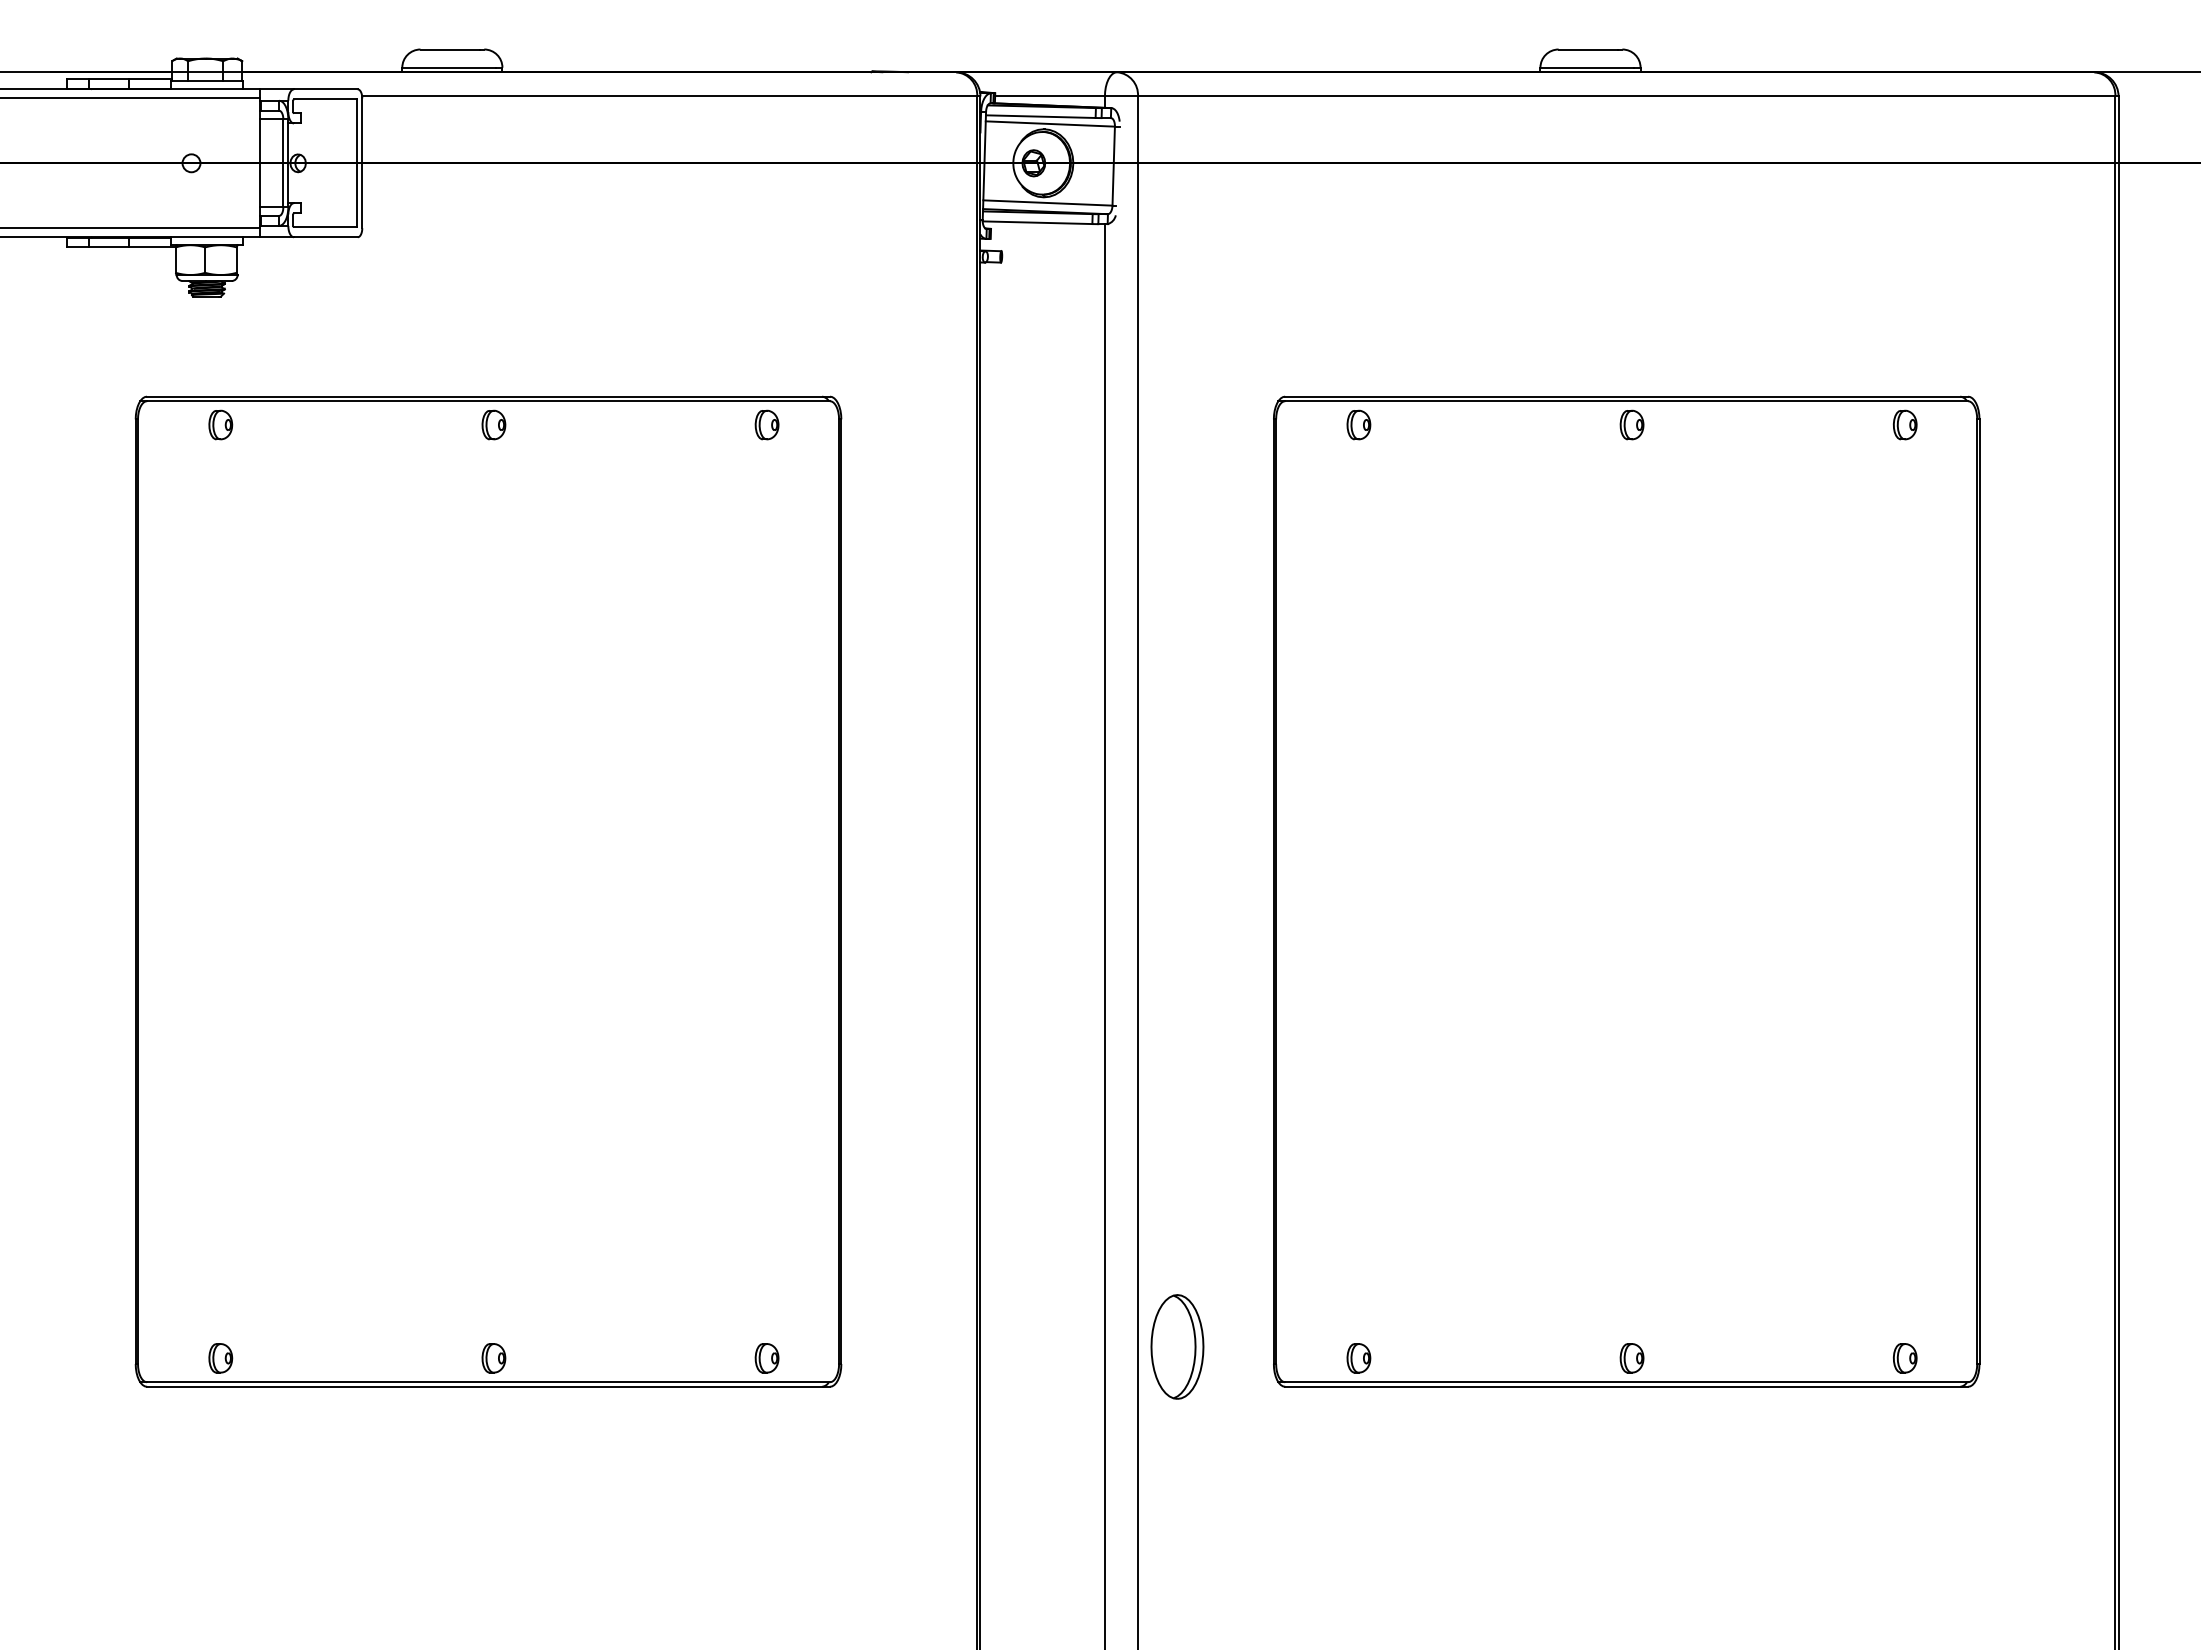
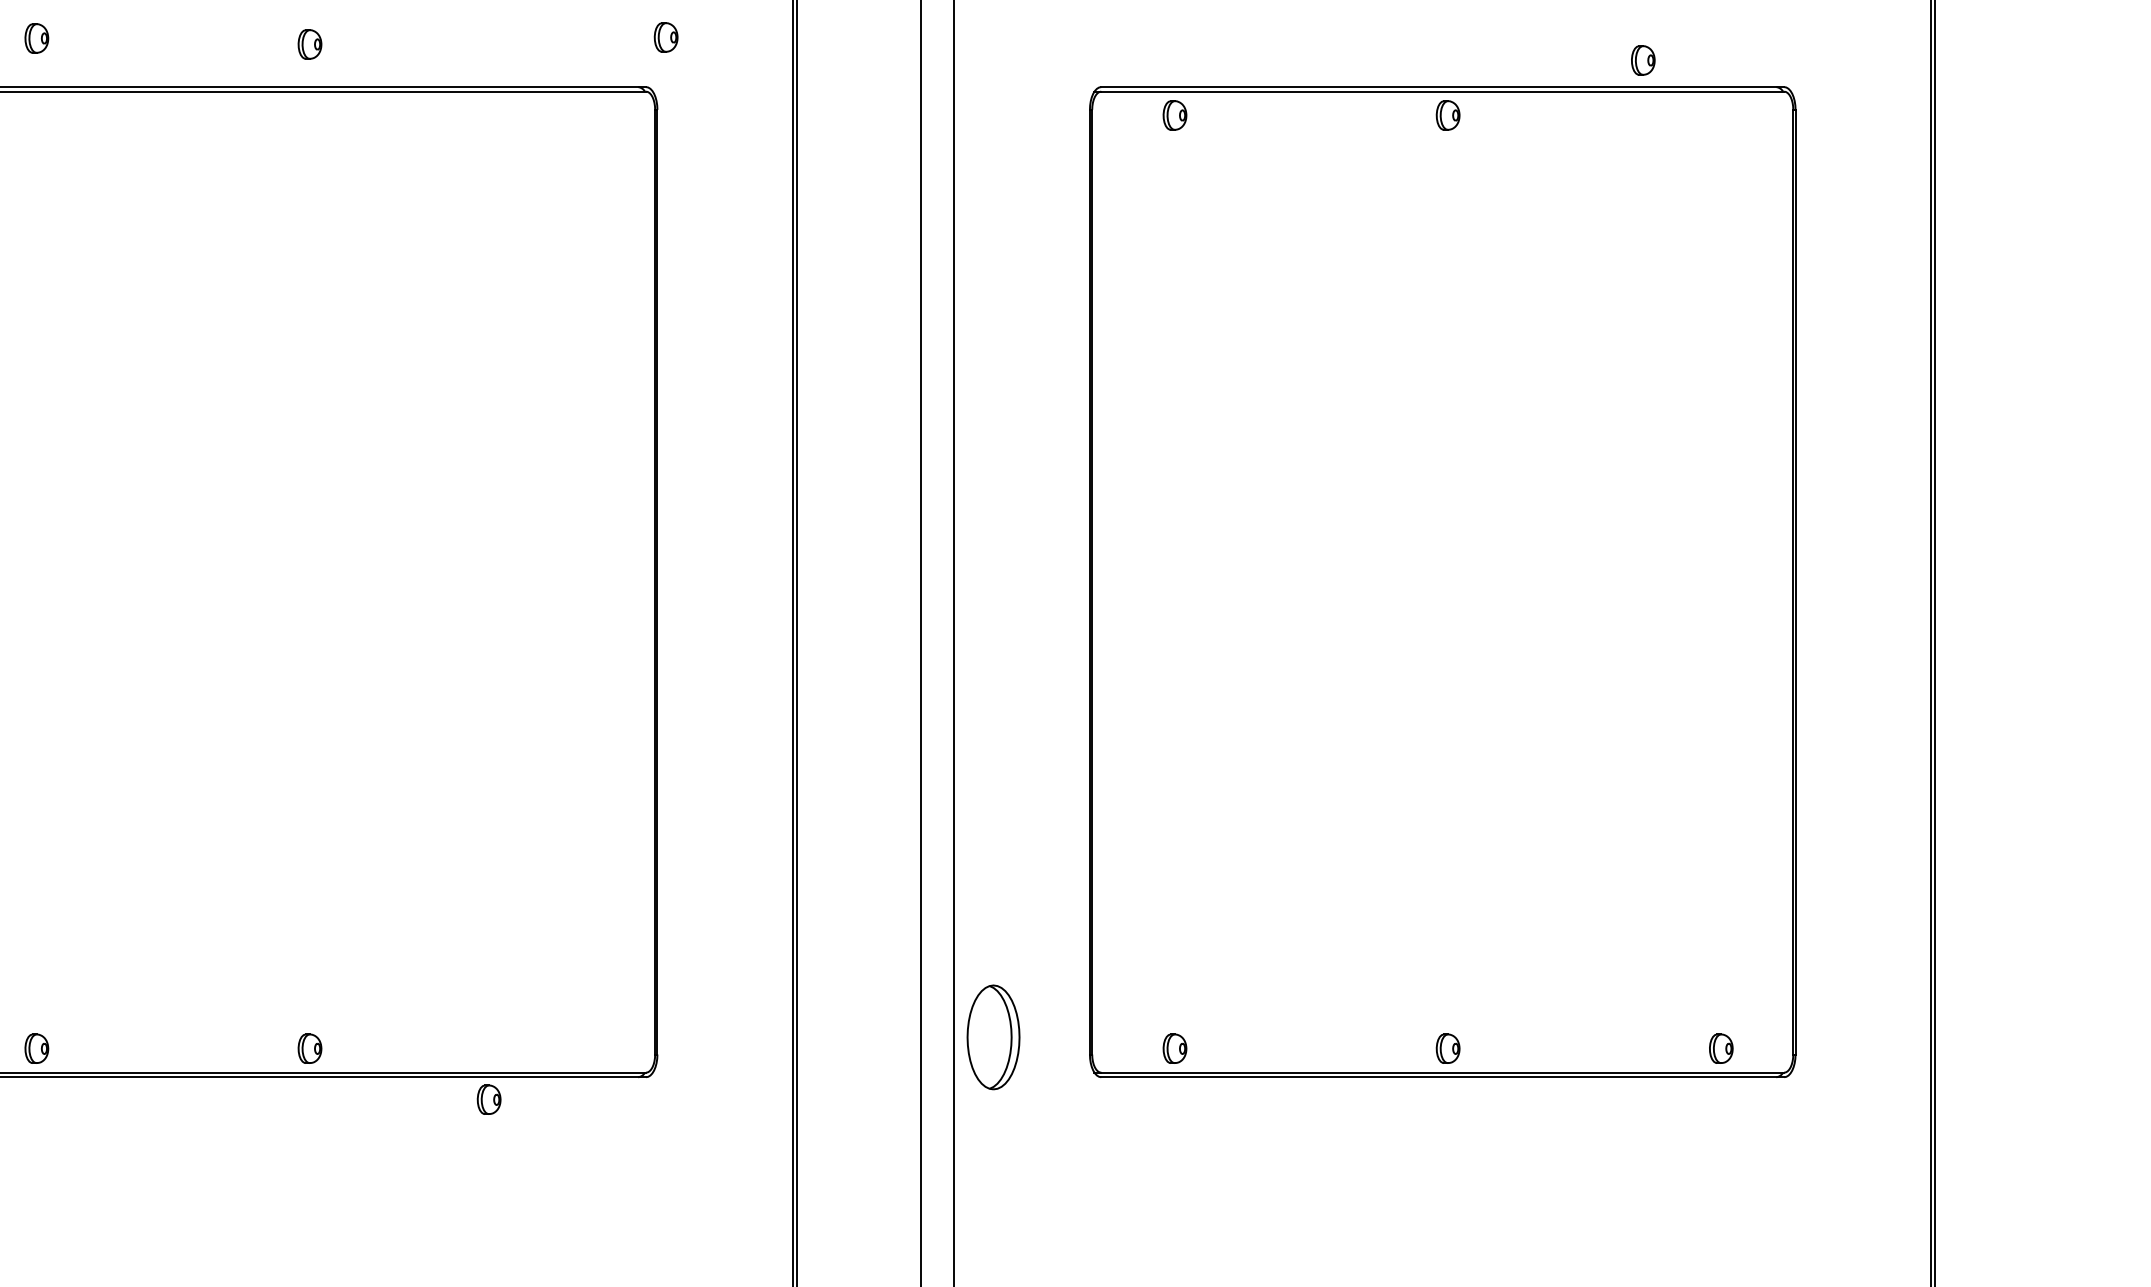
part: (220, 424) -> (36, 37), moved
part: (493, 424) -> (309, 43), moved
part: (766, 424) -> (665, 36), moved
part: (1905, 424) -> (1643, 59), moved
part: (766, 1358) -> (488, 1099), moved

